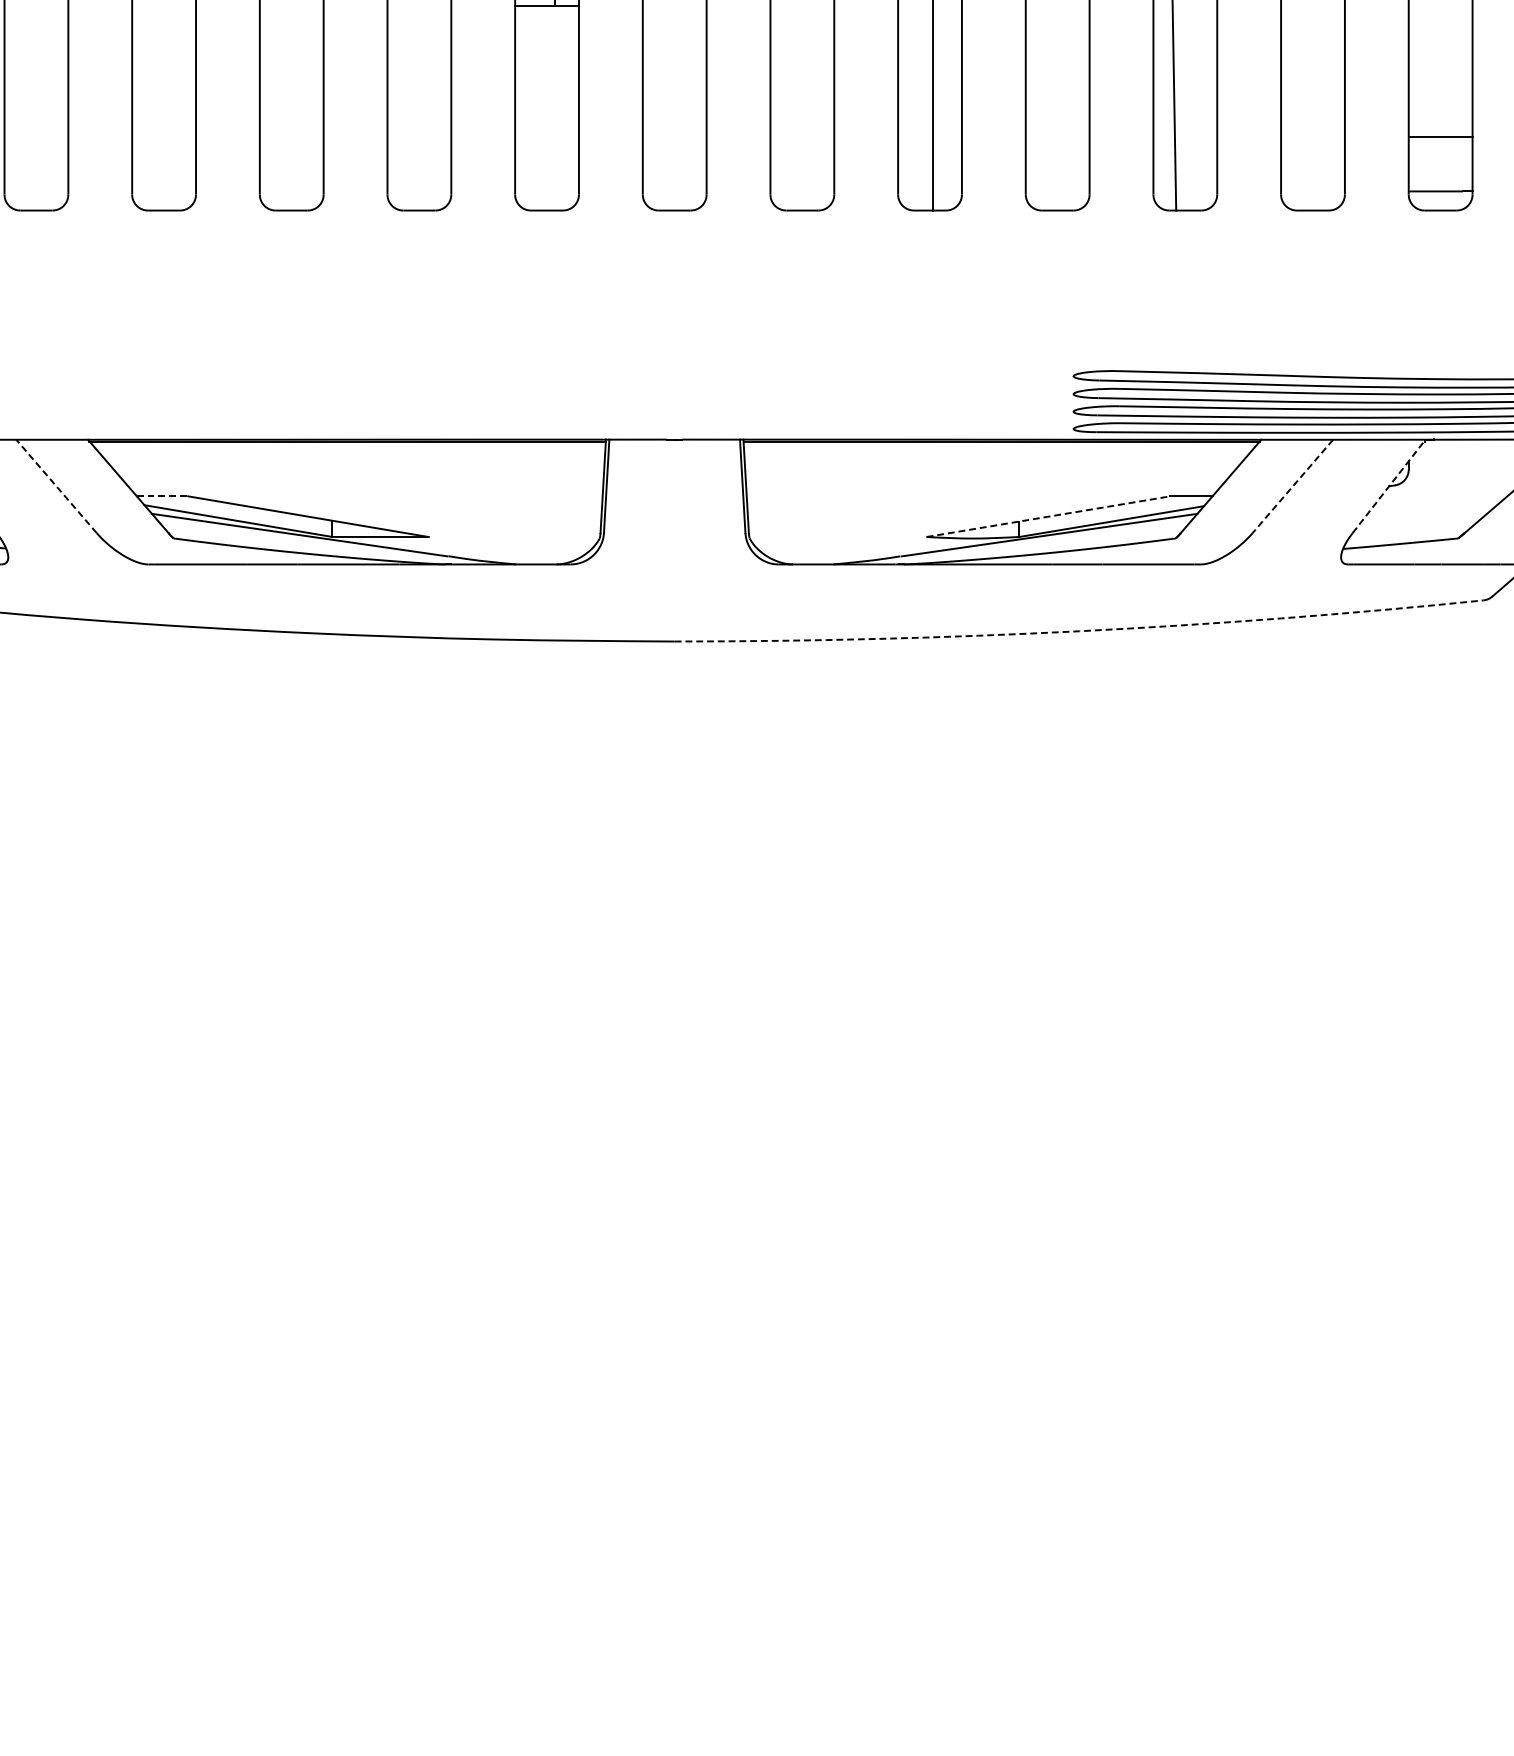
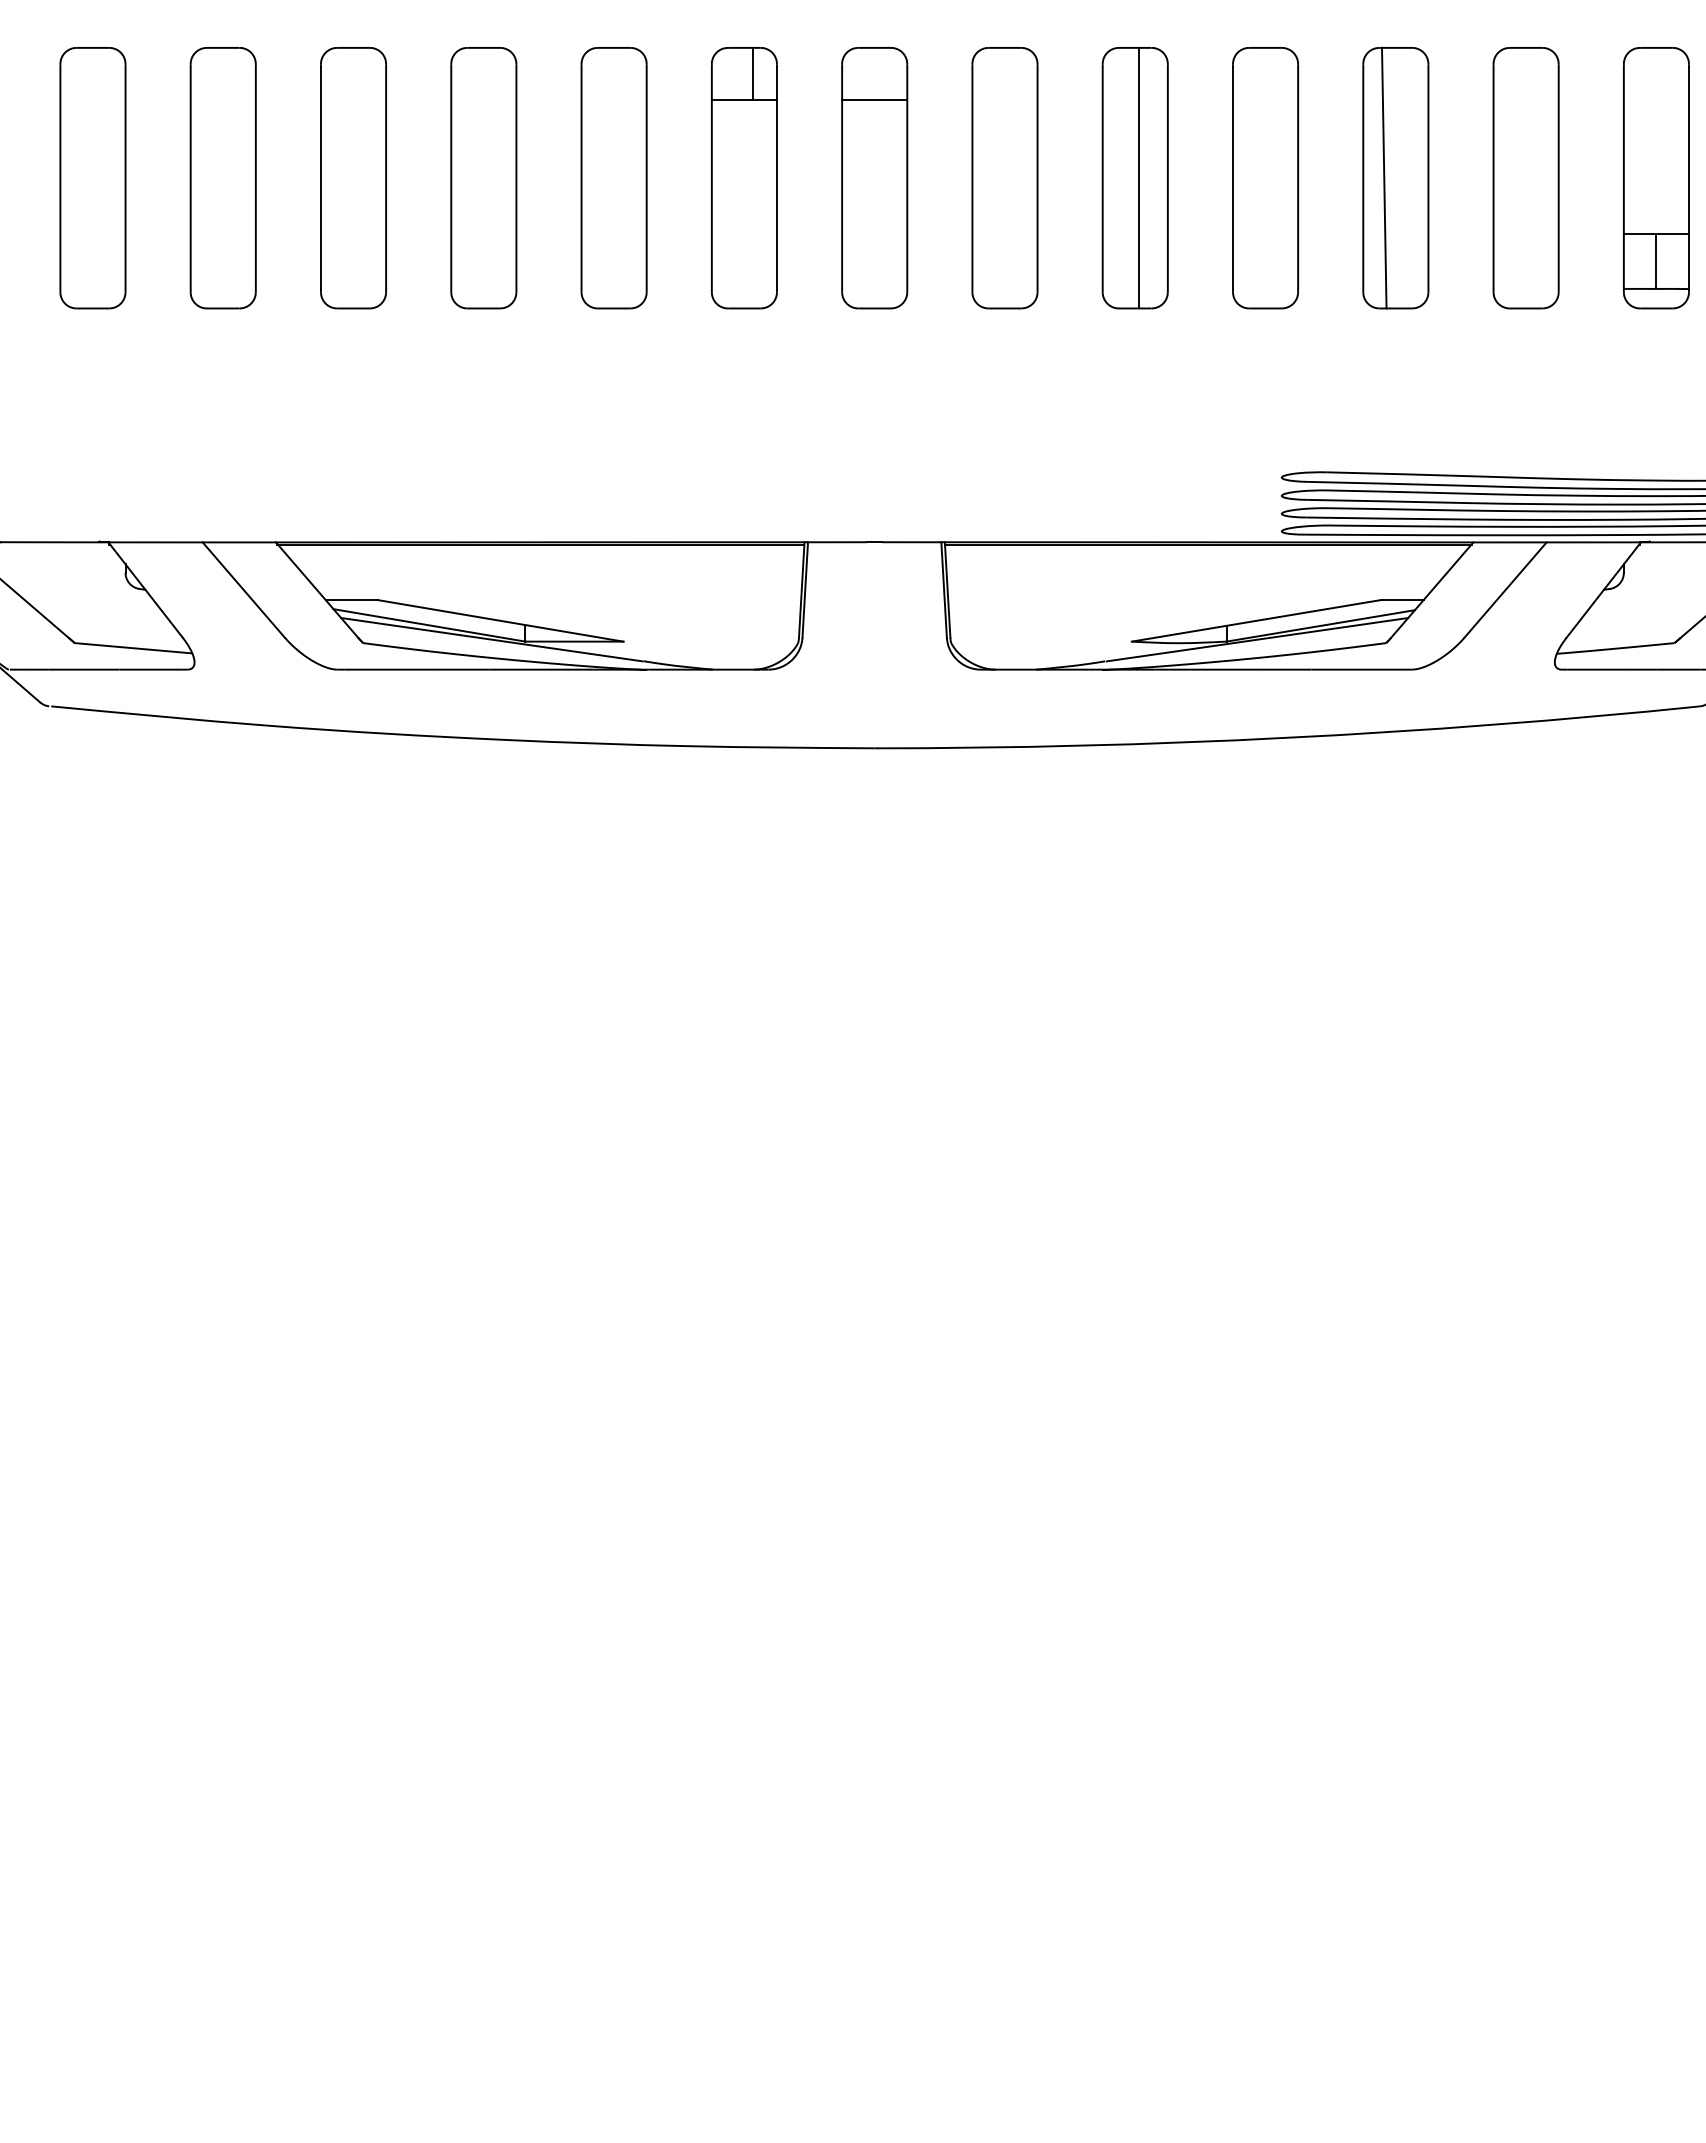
line: (674, 6) -> (874, 100), added
line: (1440, 163) -> (1656, 260), added
line: (1389, 485) -> (1604, 589), dashed -> solid
line: (56, 486) -> (243, 590), dashed -> solid
line: (1292, 486) -> (1505, 590), dashed -> solid
line: (163, 496) -> (352, 600), dashed -> solid
line: (1048, 516) -> (1256, 620), dashed -> solid
arc: (1079, 630) -> (1287, 737), dashed -> solid

